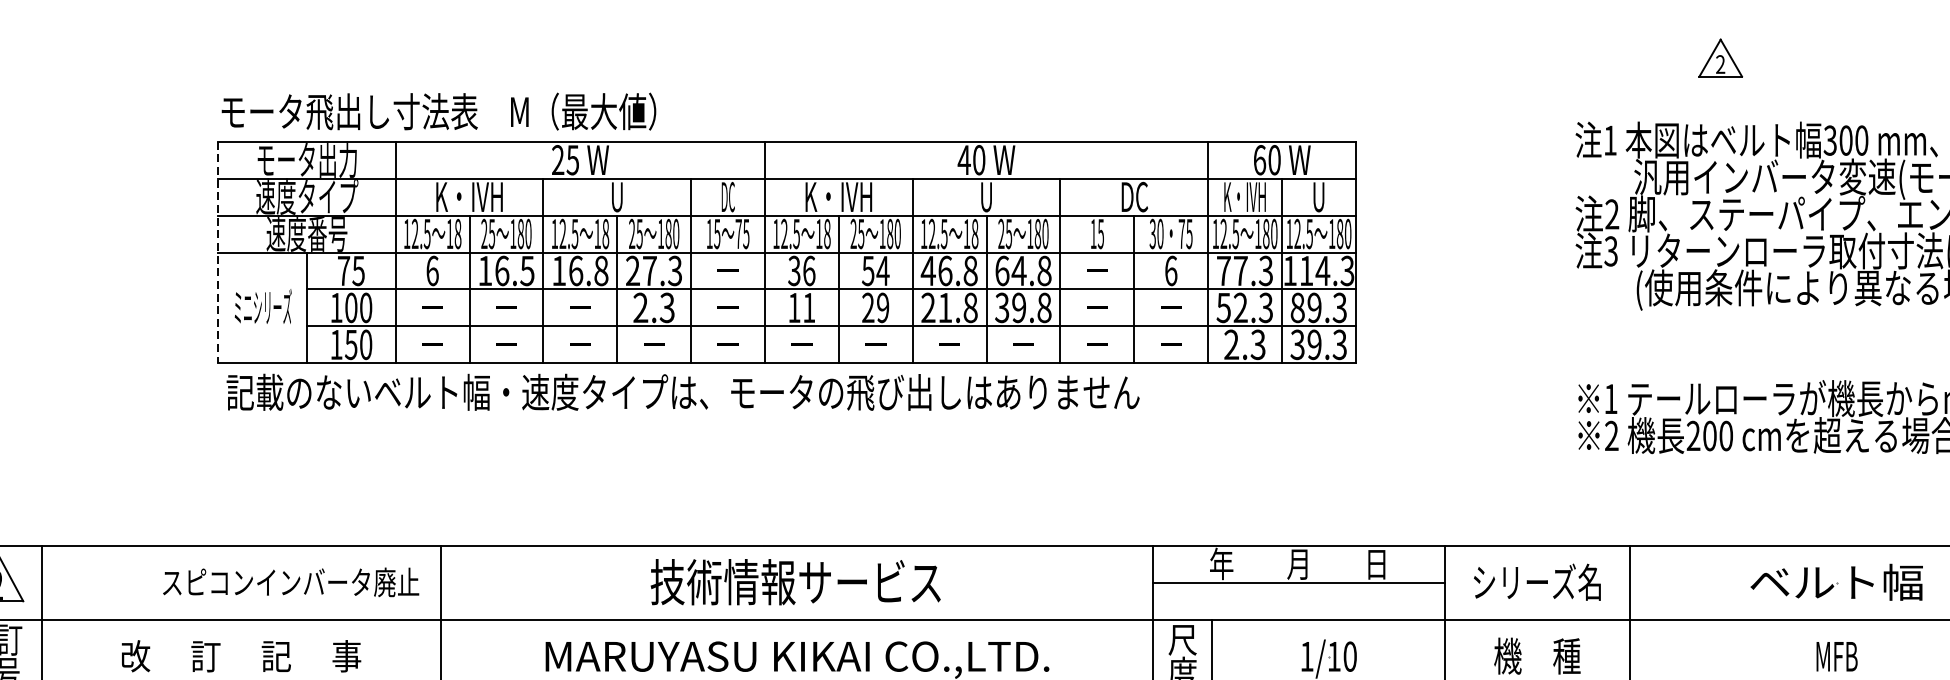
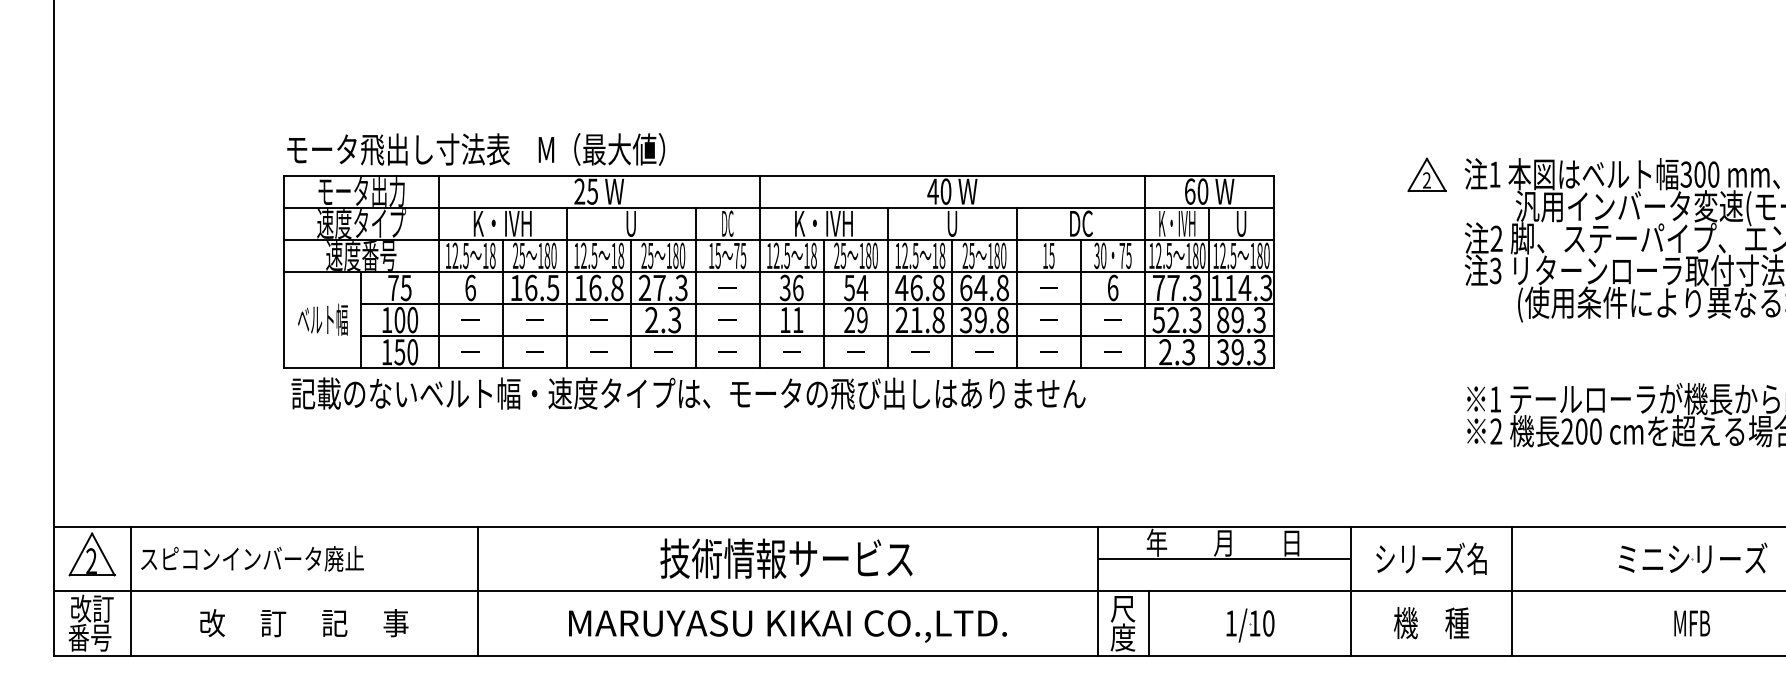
part: (1720, 57) -> (1426, 174), moved
line: (218, 253) -> (284, 272), dashed -> solid
text: (263, 307) -> (323, 319), ミニシリーズ -> ベルト幅
text: (291, 581) -> (252, 558), moved
text: (1837, 581) -> (1692, 558), ベルト幅 -> ミニシリーズ

